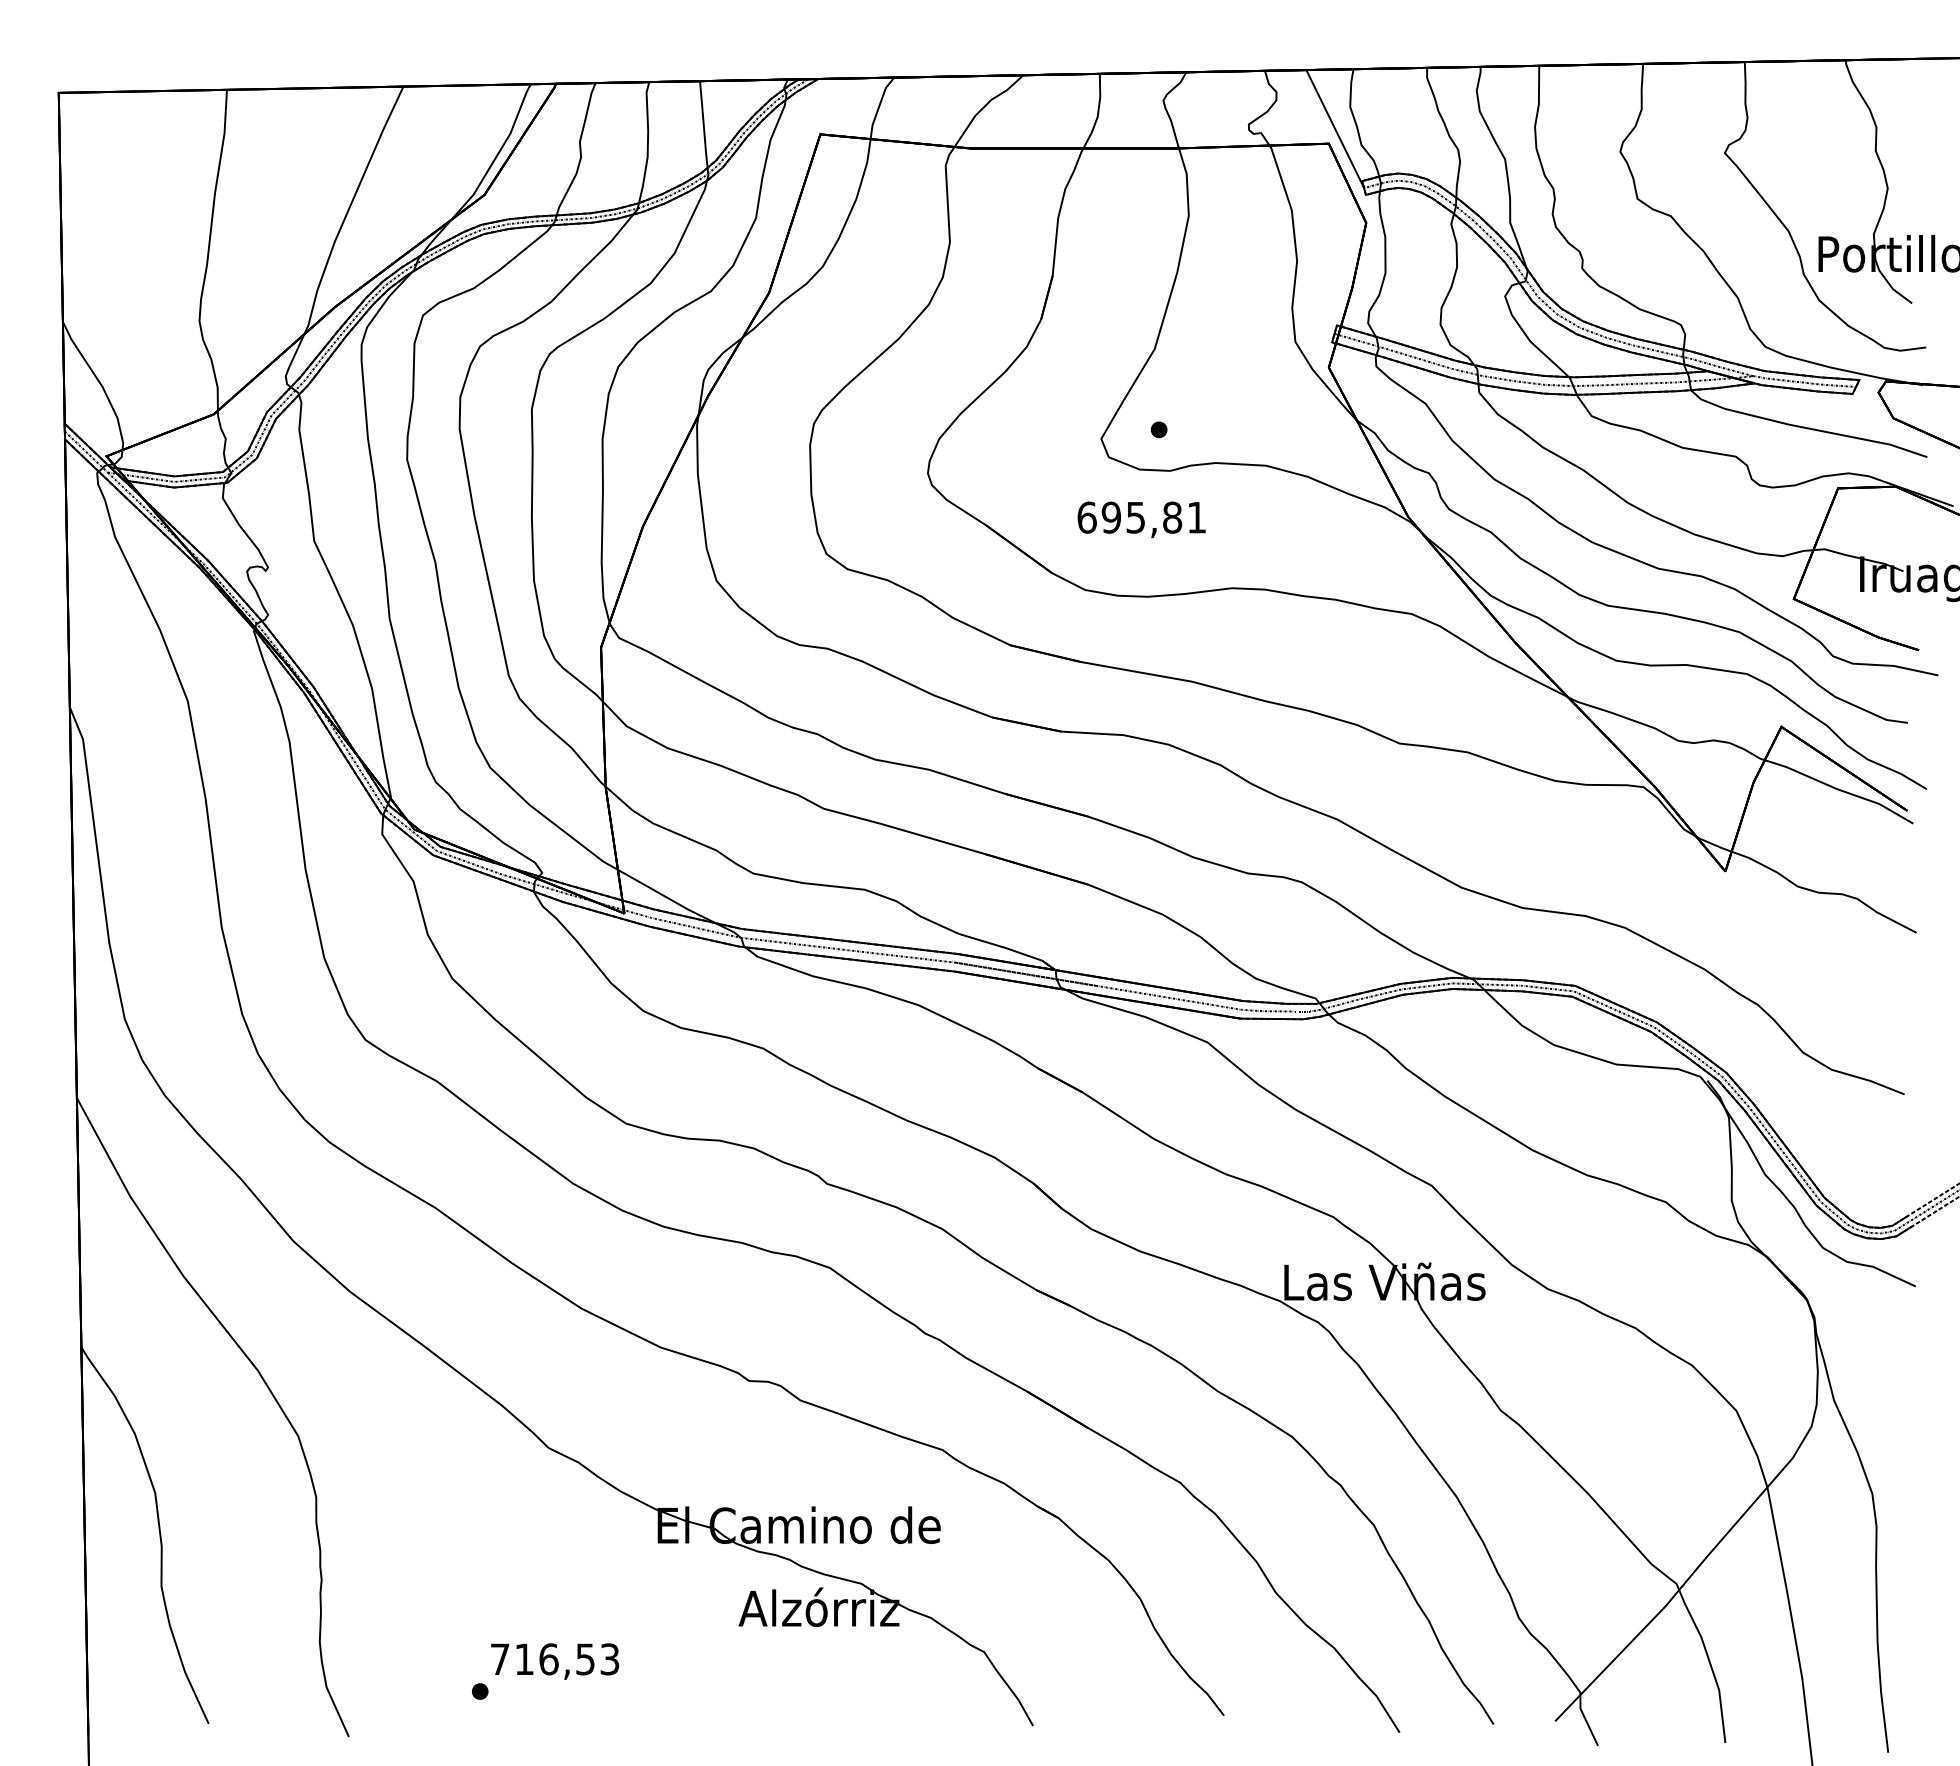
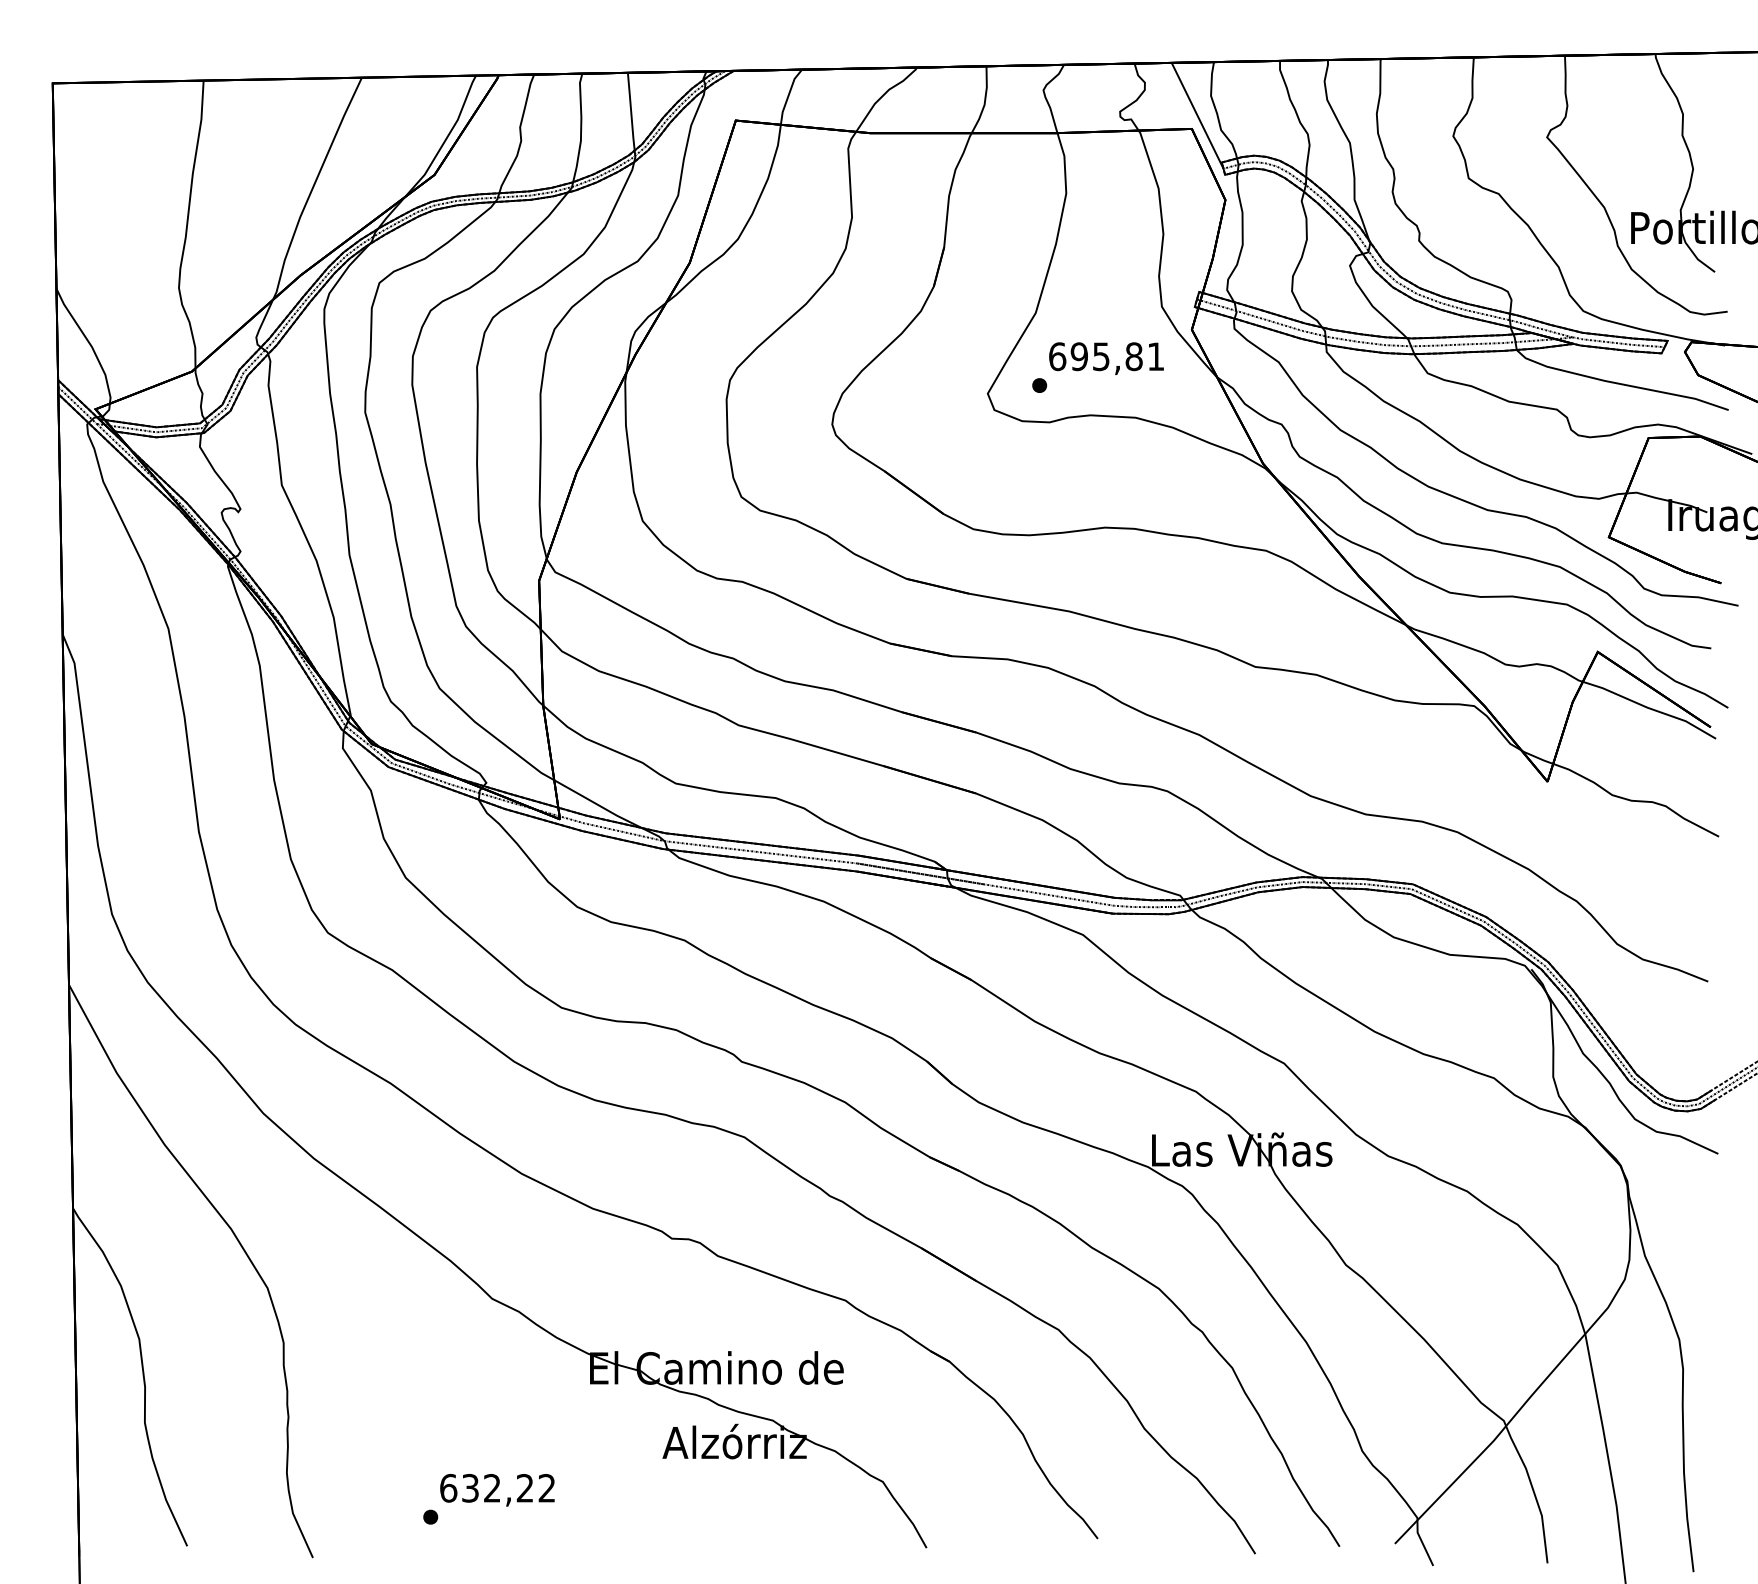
text: (1141, 519) -> (1106, 358), moved
text: (554, 1659) -> (497, 1488), 716,53 -> 632,22

